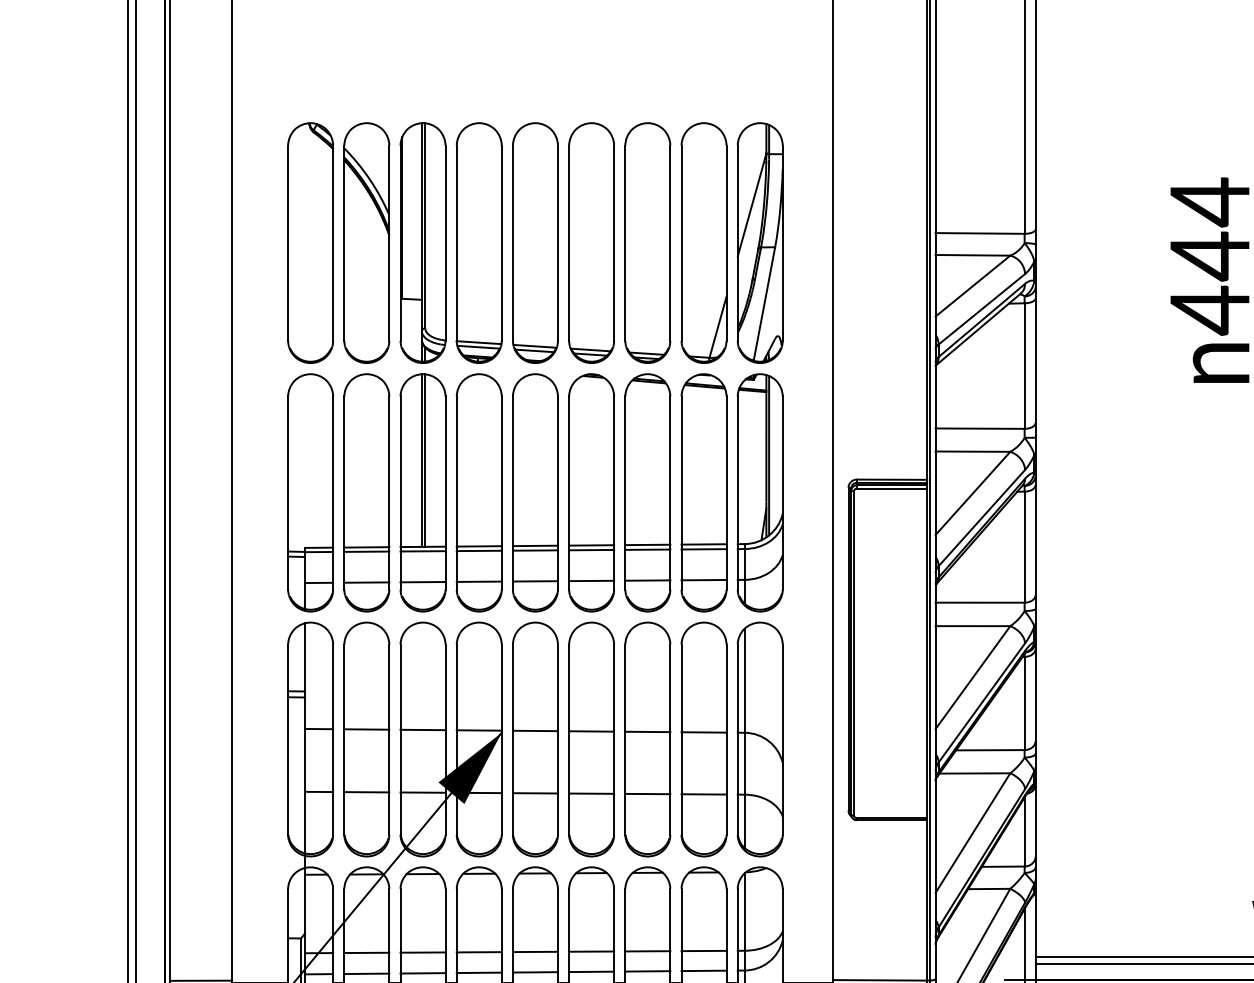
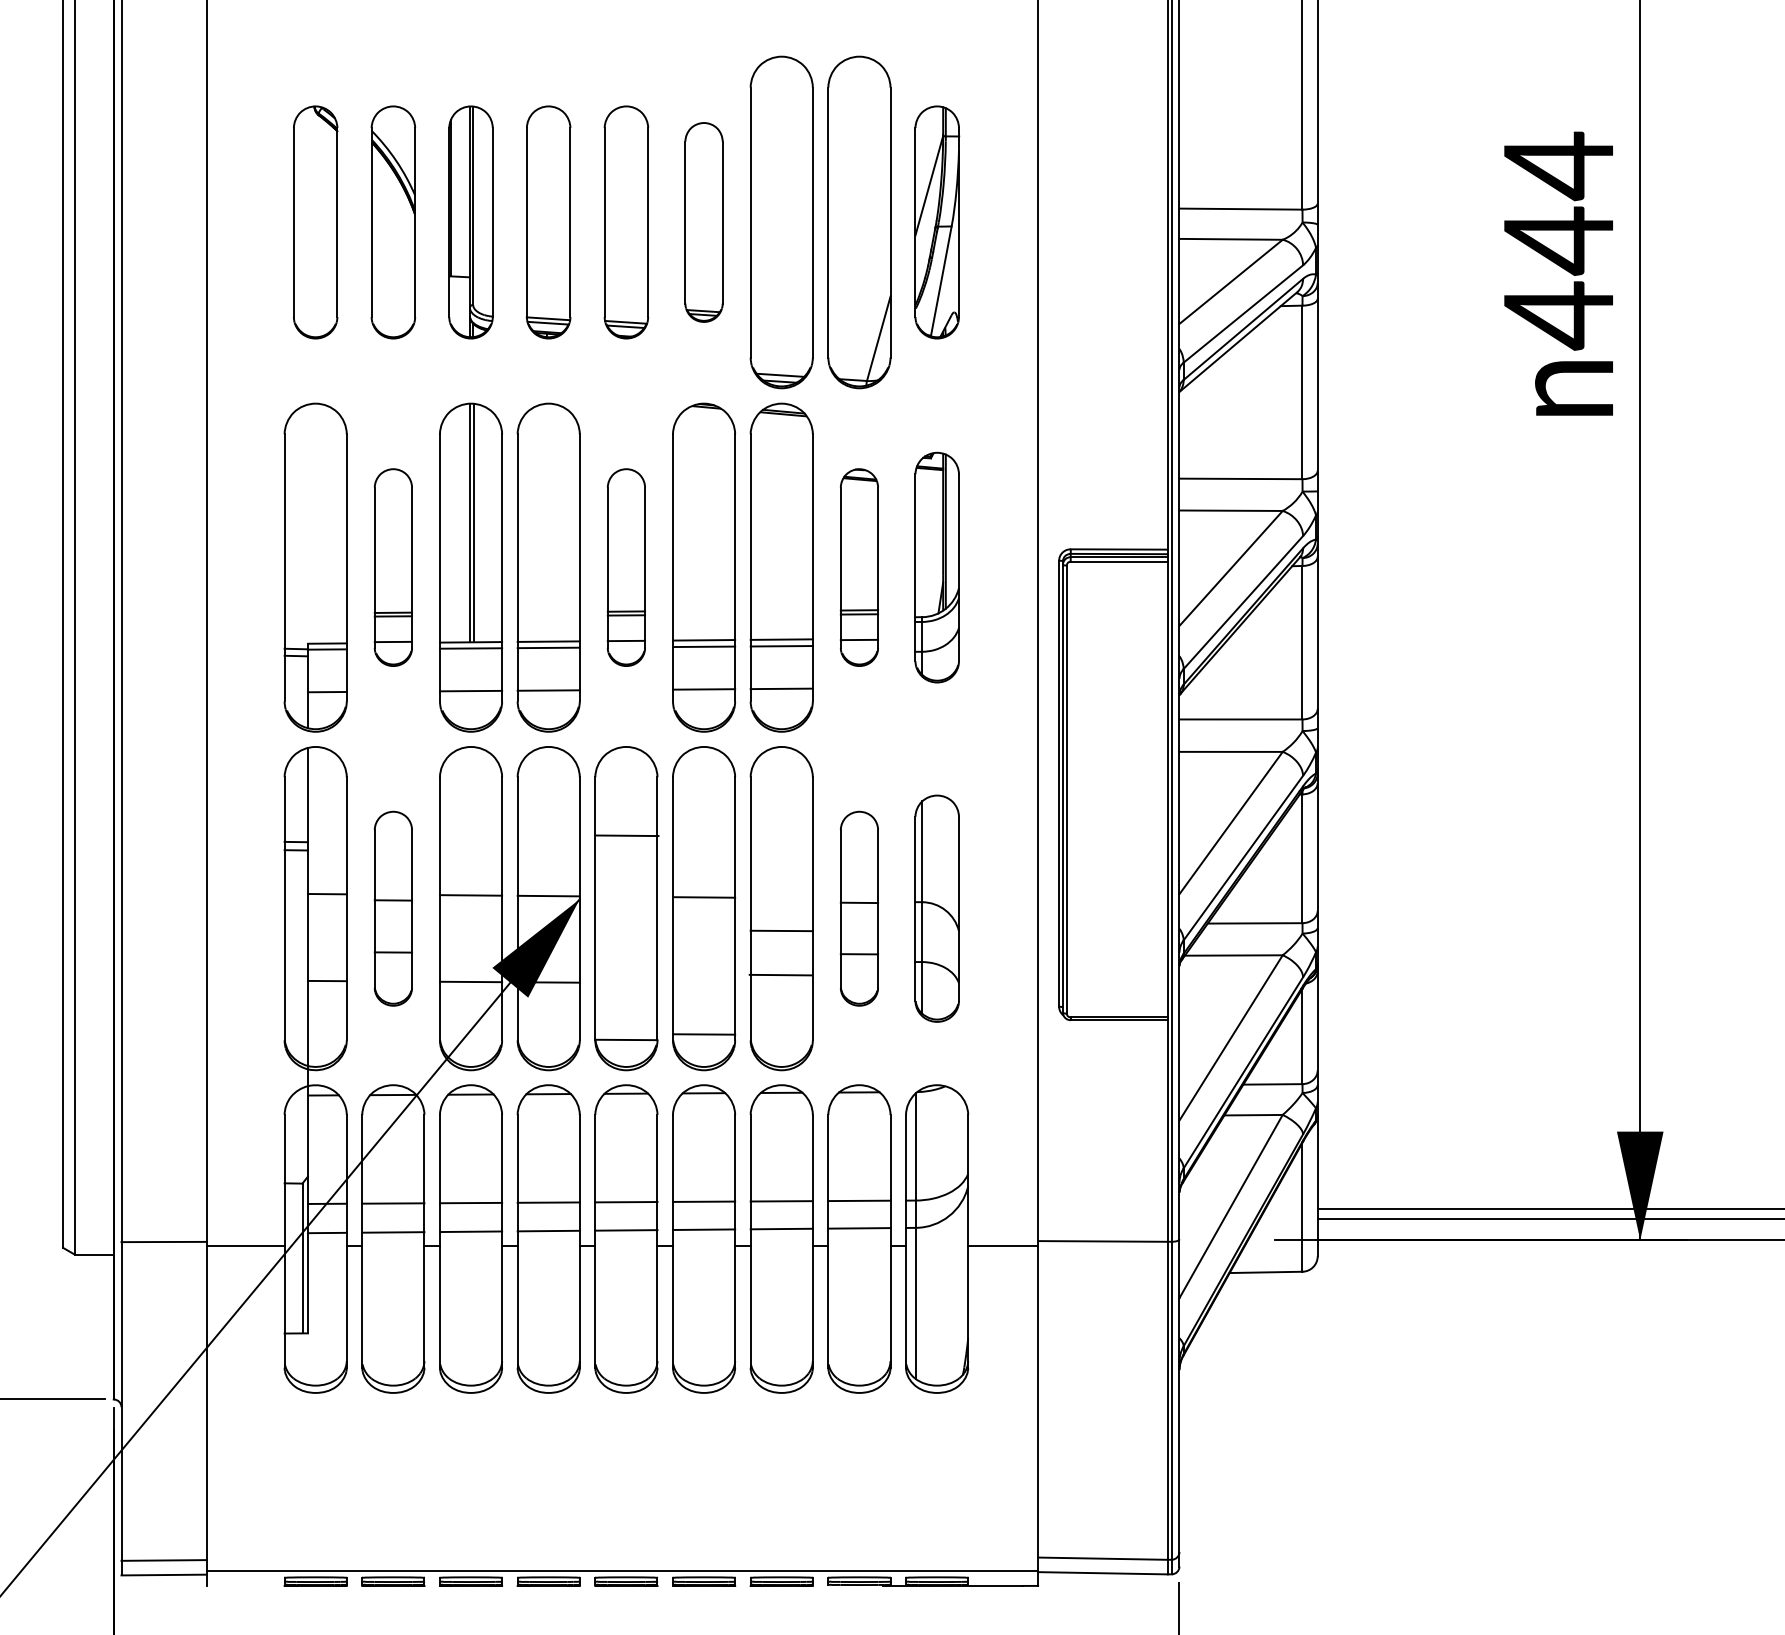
part: (310, 243) -> (315, 222), size x0.7
part: (366, 243) -> (393, 222), size x0.7
part: (422, 243) -> (470, 222), size x0.7
part: (479, 243) -> (548, 222), size x0.7
part: (535, 243) -> (626, 222), size x0.7
part: (591, 243) -> (703, 222), size x0.6
part: (760, 243) -> (937, 222), size x0.7
part: (366, 492) -> (393, 567), size x0.6
part: (535, 492) -> (626, 567), size x0.6
part: (704, 492) -> (859, 567), size x0.6
part: (760, 492) -> (937, 567), size x0.7
line: (535, 730) -> (627, 835), moved
line: (647, 731) -> (780, 974), moved
part: (366, 739) -> (393, 908), size x0.6
part: (704, 739) -> (859, 908), size x0.6
part: (760, 739) -> (937, 908), size x0.7
line: (535, 792) -> (626, 1039), moved
line: (591, 793) -> (704, 1034), moved
line: (647, 793) -> (781, 930), moved

